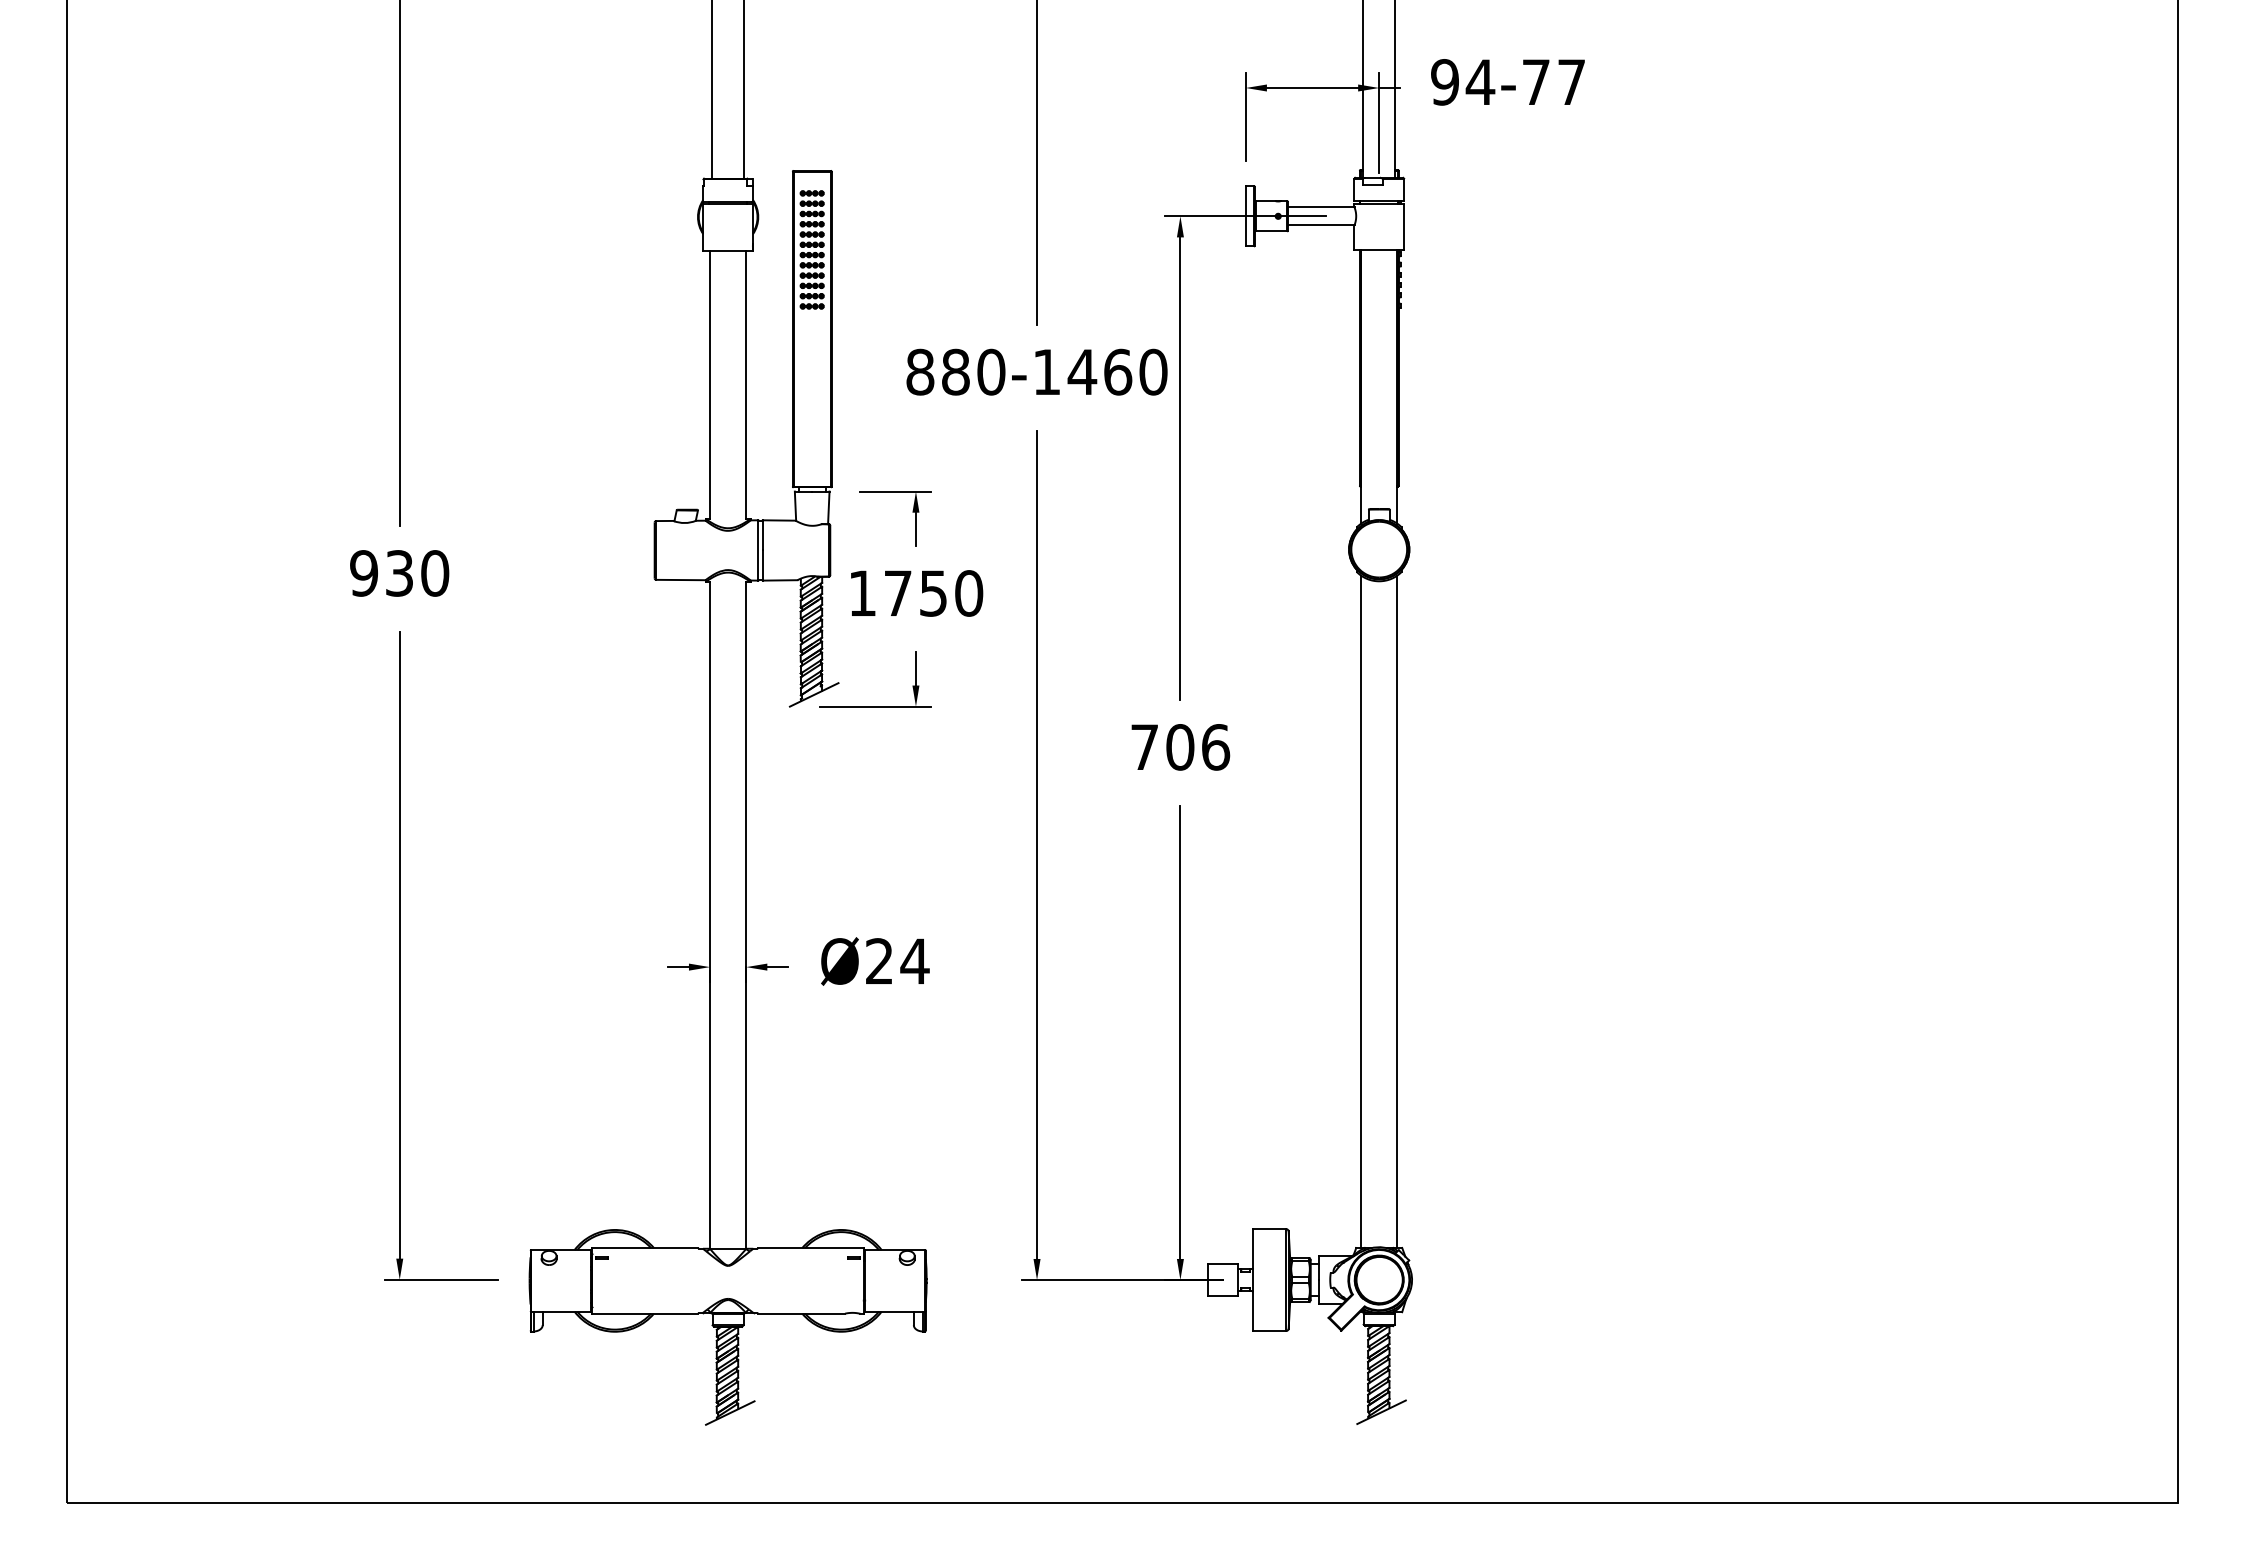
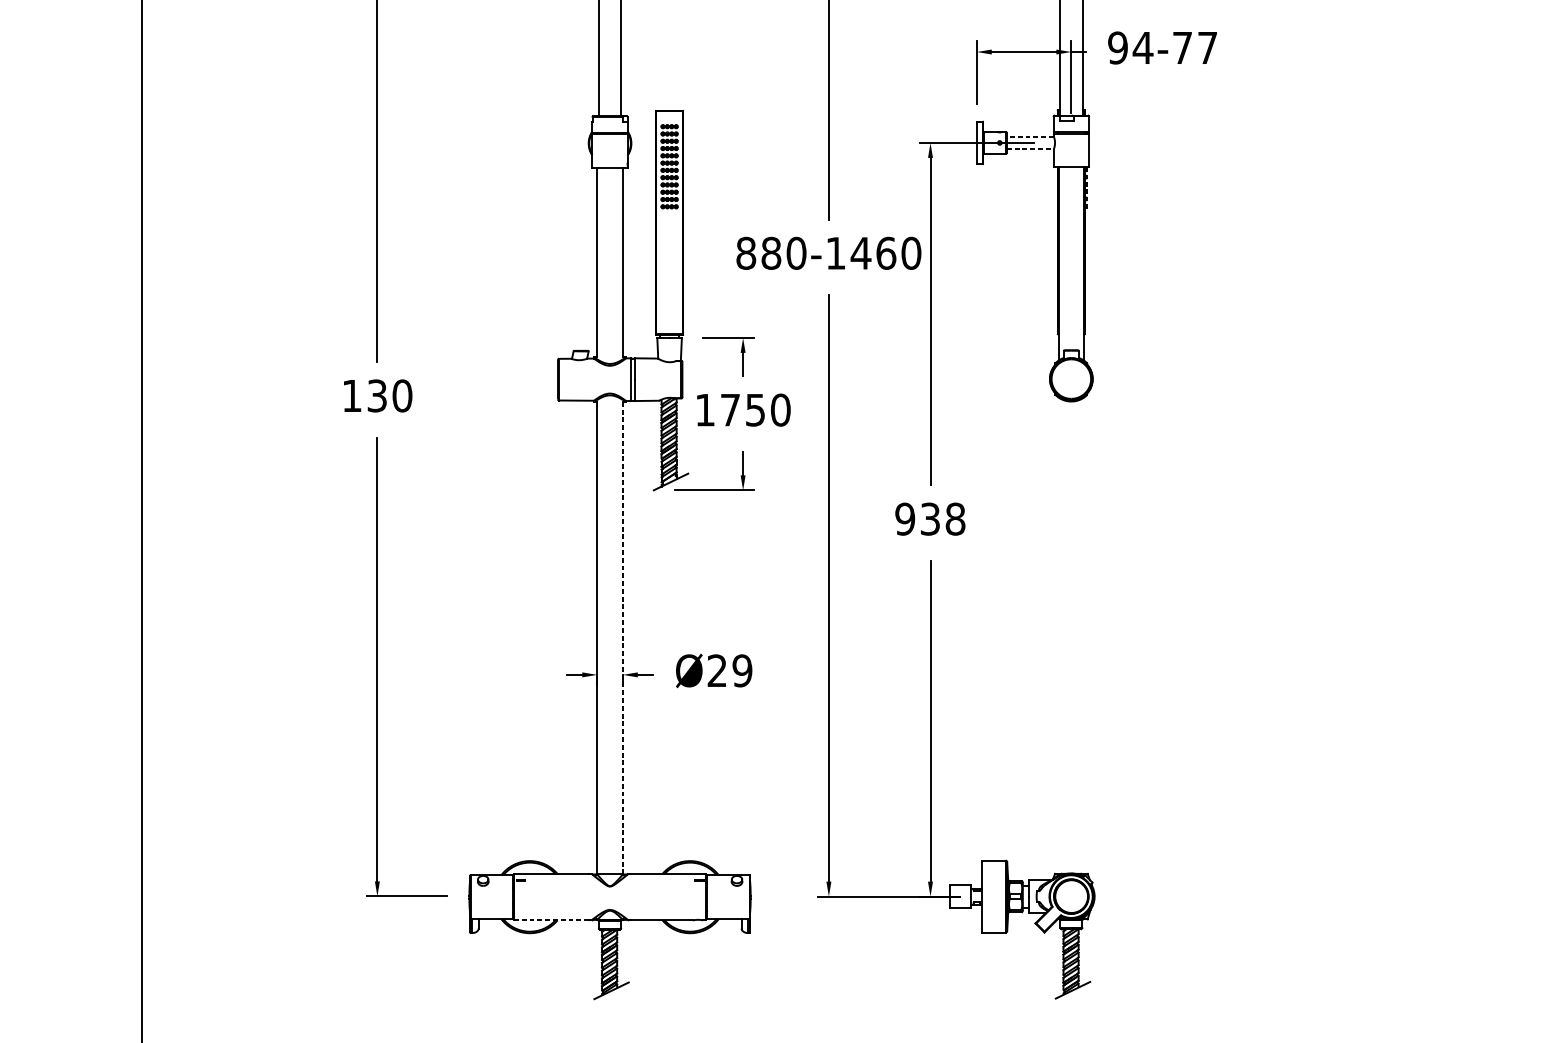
line: (1320, 207) -> (1029, 136), solid -> dashed
line: (1321, 225) -> (1030, 149), solid -> dashed
text: (363, 573) -> (351, 396), 930 -> 130
text: (1180, 747) -> (930, 519), 706 -> 938
line: (1361, 911) -> (1058, 635), removed
line: (1397, 911) -> (1084, 635), removed
line: (746, 914) -> (623, 637), solid -> dashed
text: (914, 961) -> (742, 670), Ø24 -> Ø29
line: (645, 1313) -> (551, 920), solid -> dashed

